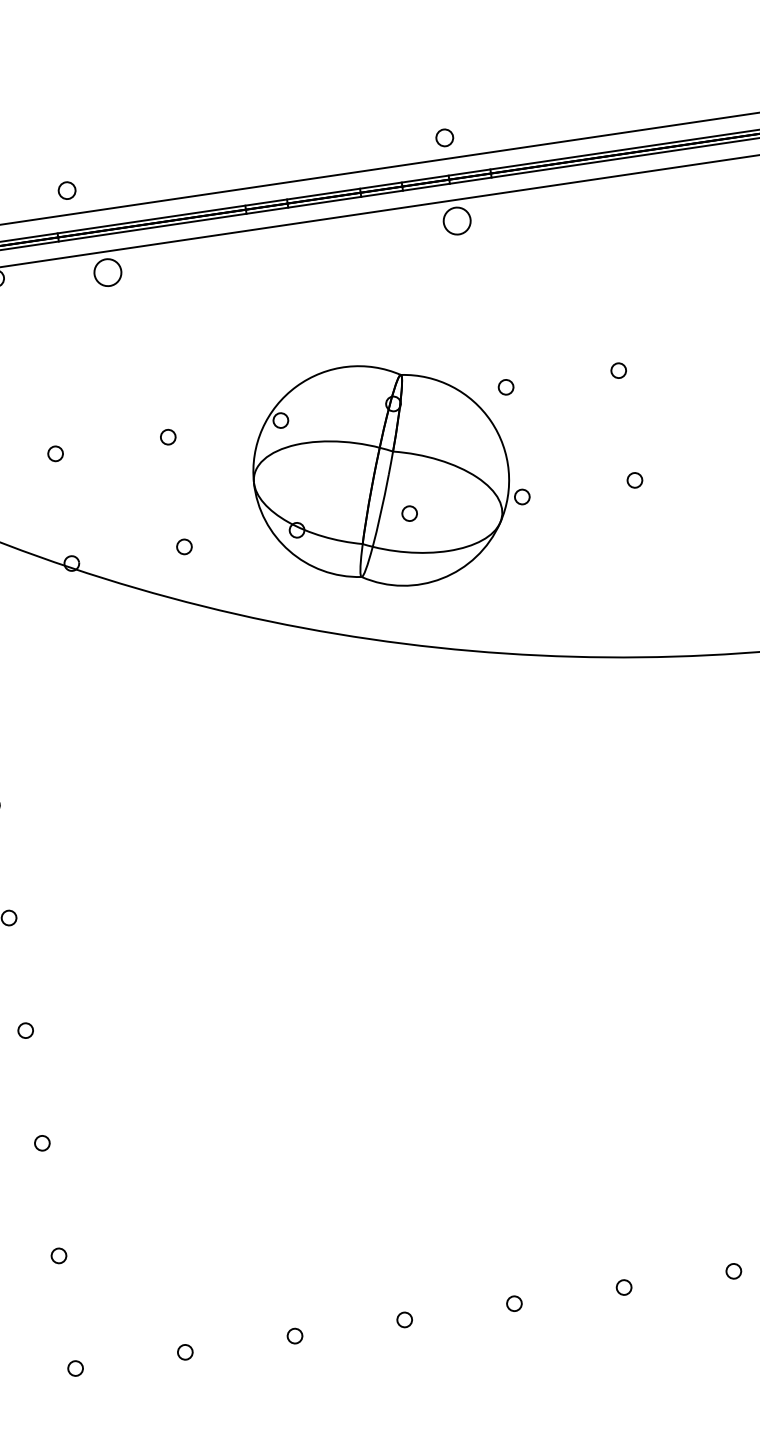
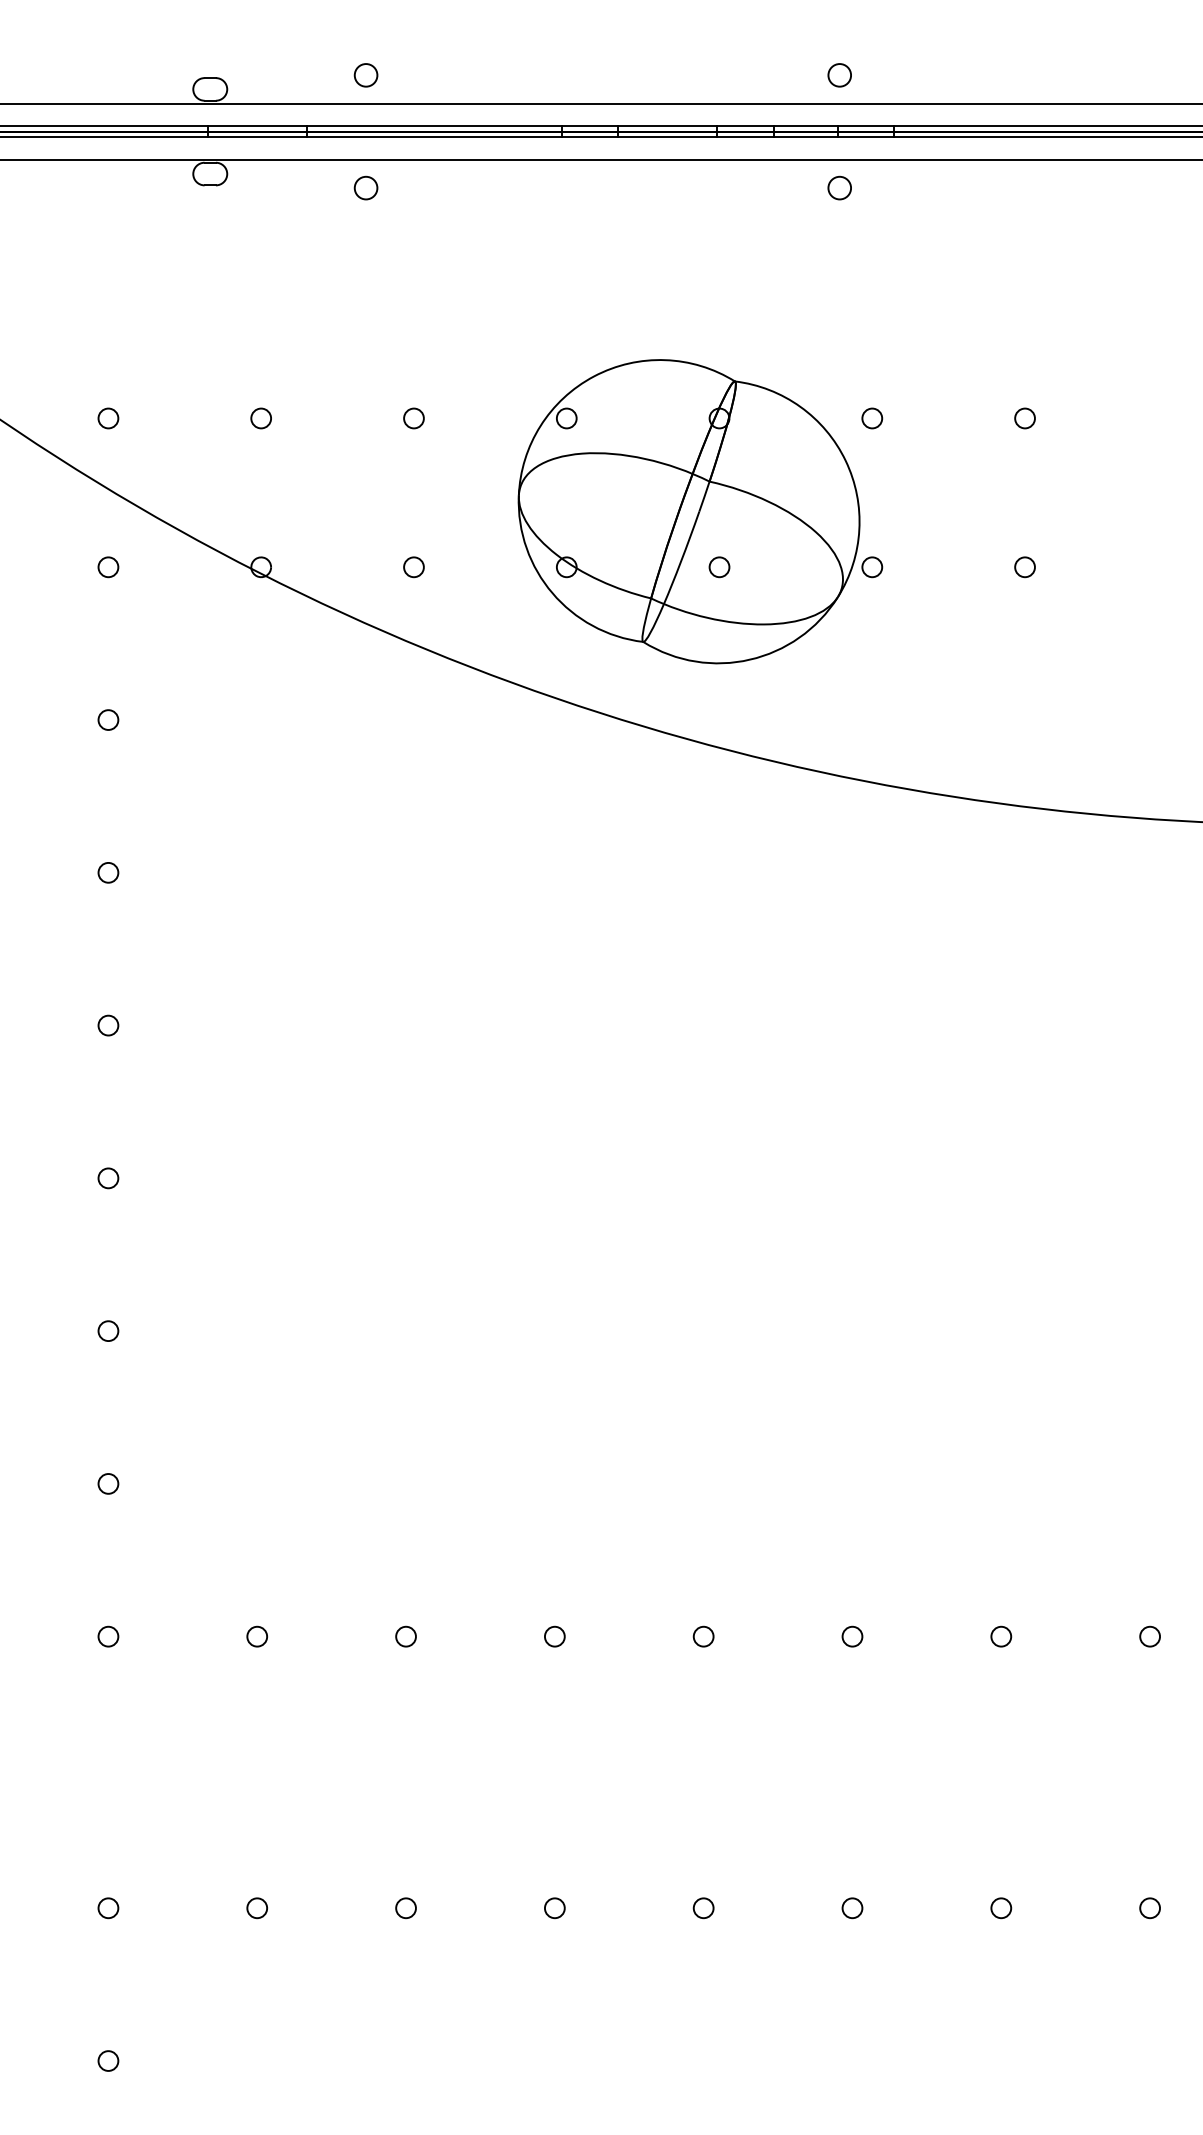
circle: (66, 190) -> (365, 75), moved
circle: (456, 220) -> (839, 187), size x0.62
circle: (107, 272) -> (365, 187), size x0.62

